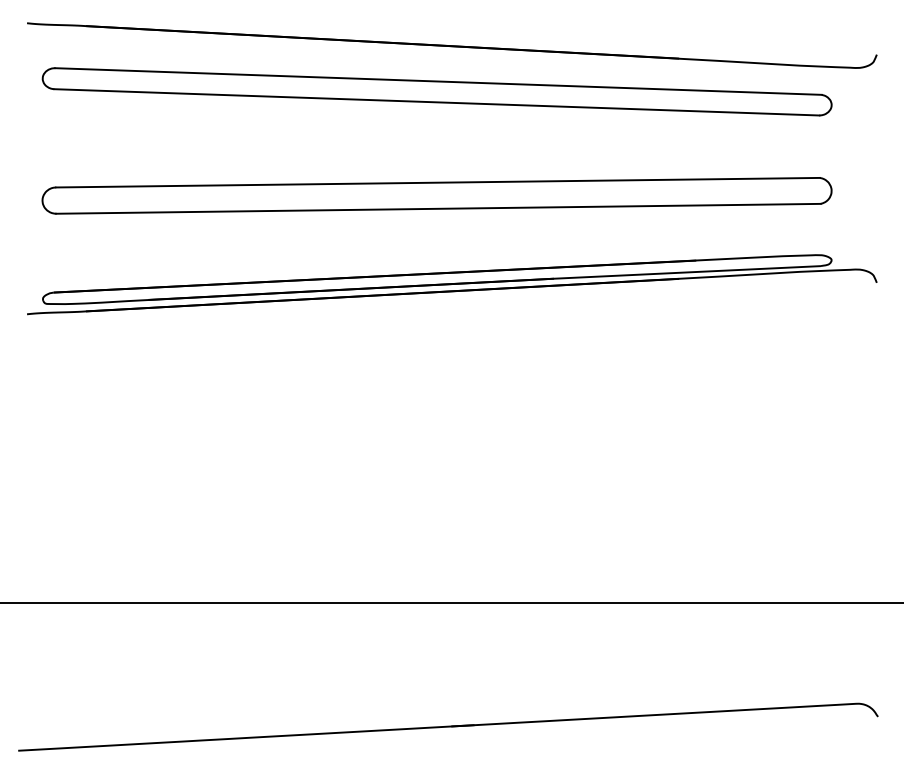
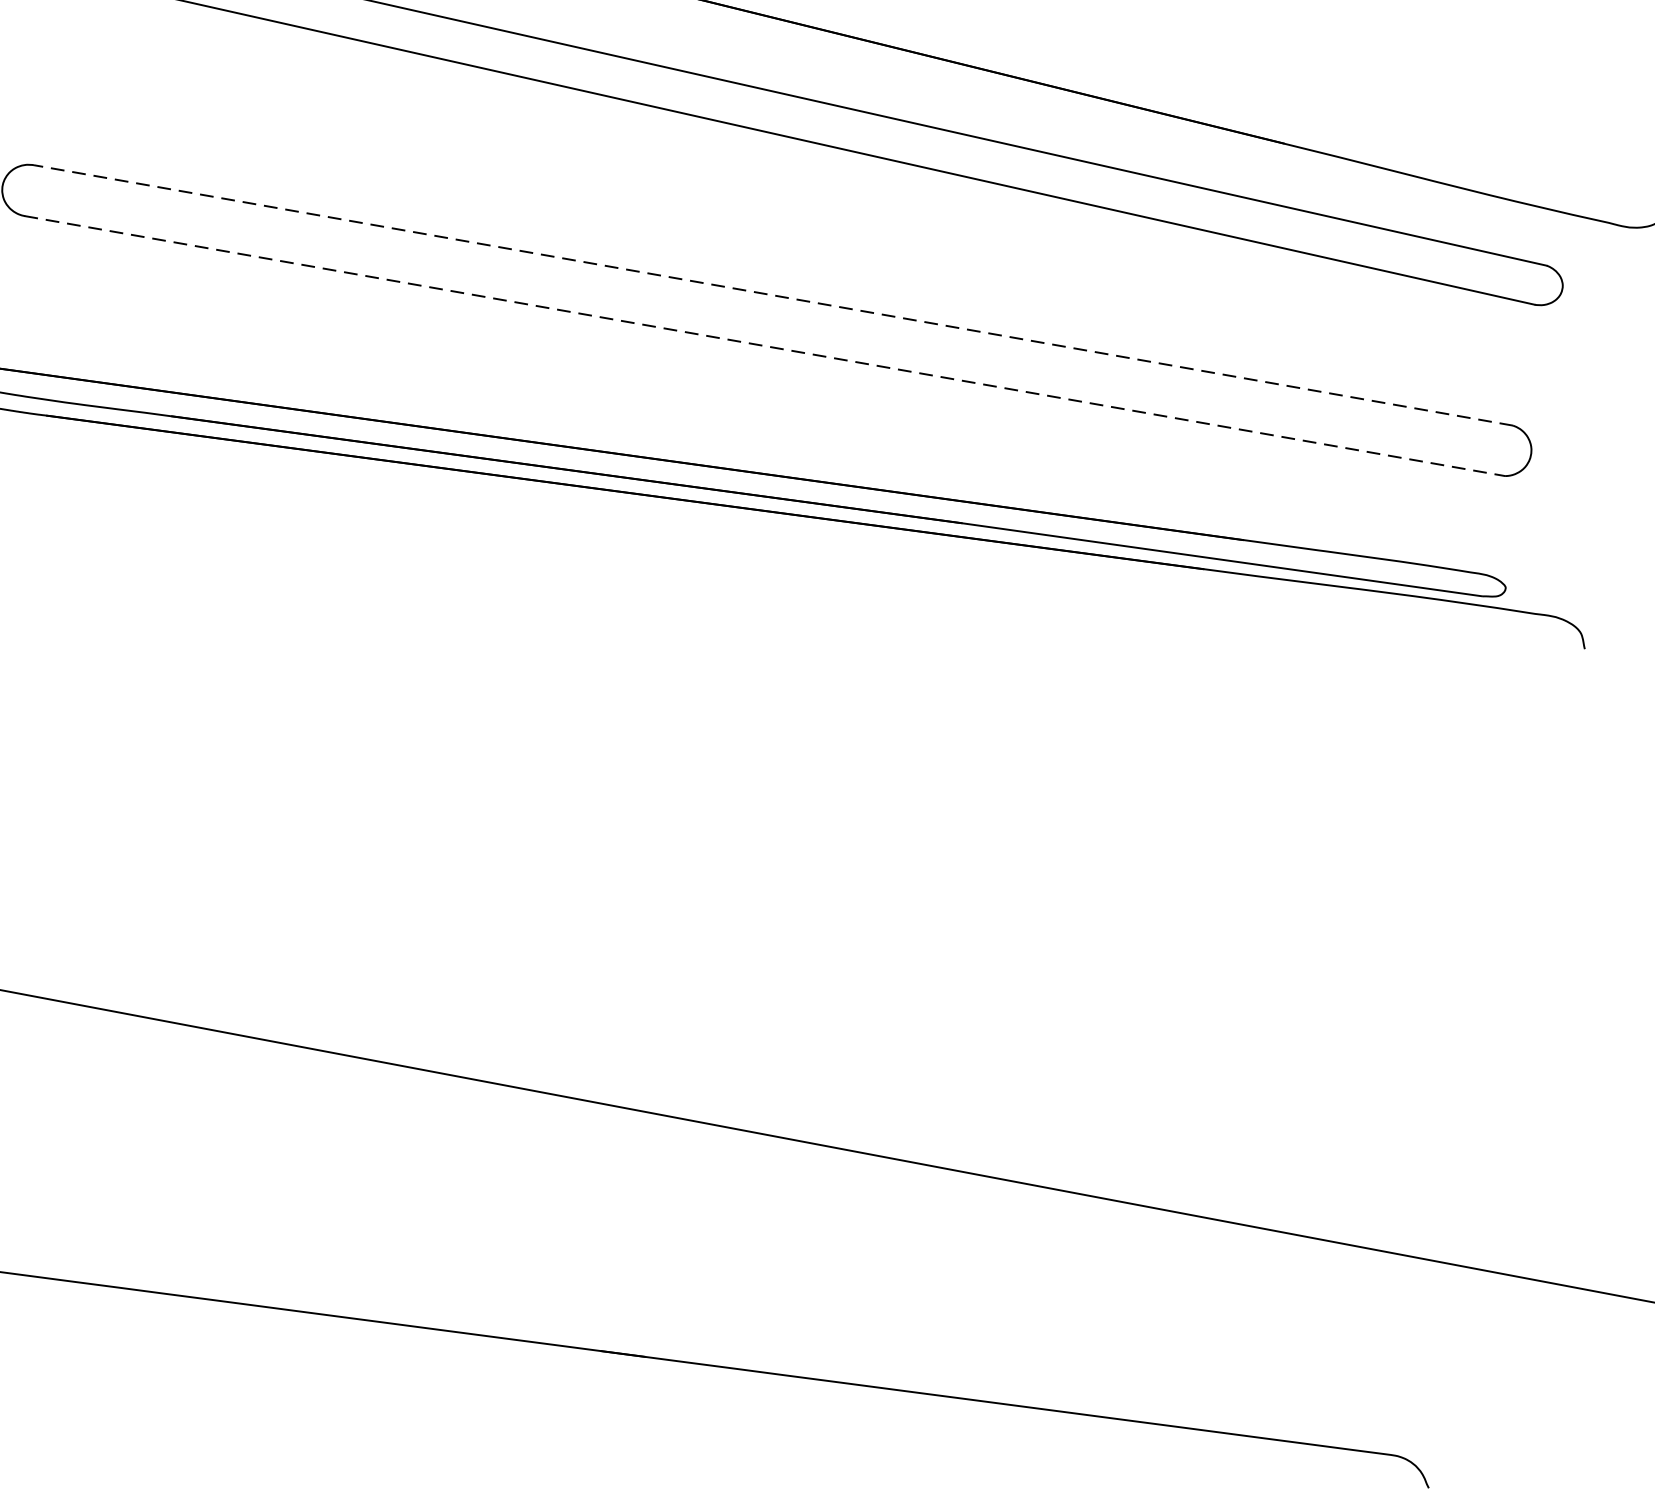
line: (438, 182) -> (774, 295), solid -> dashed
line: (438, 208) -> (764, 345), solid -> dashed

